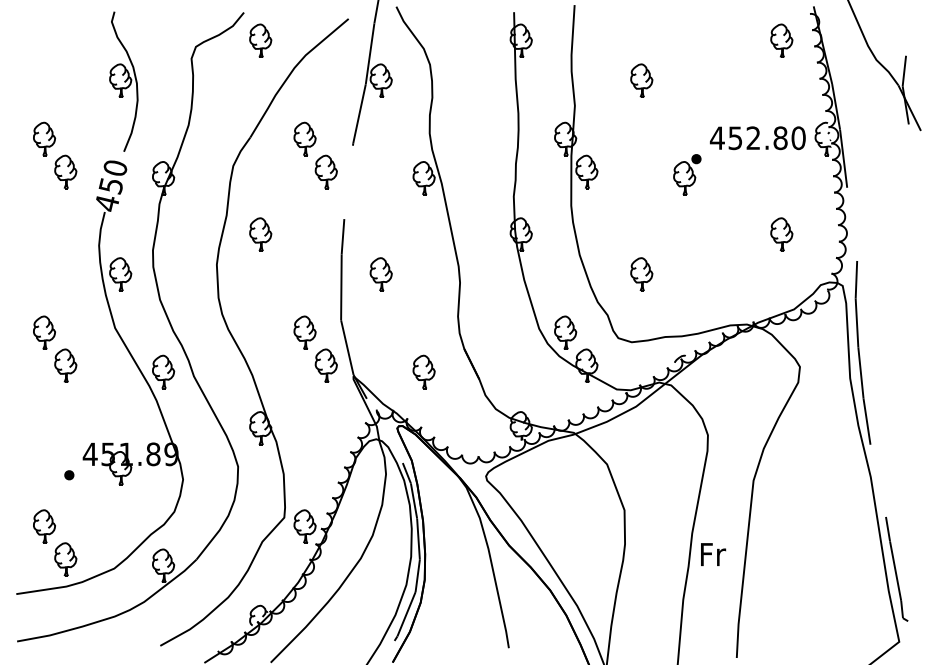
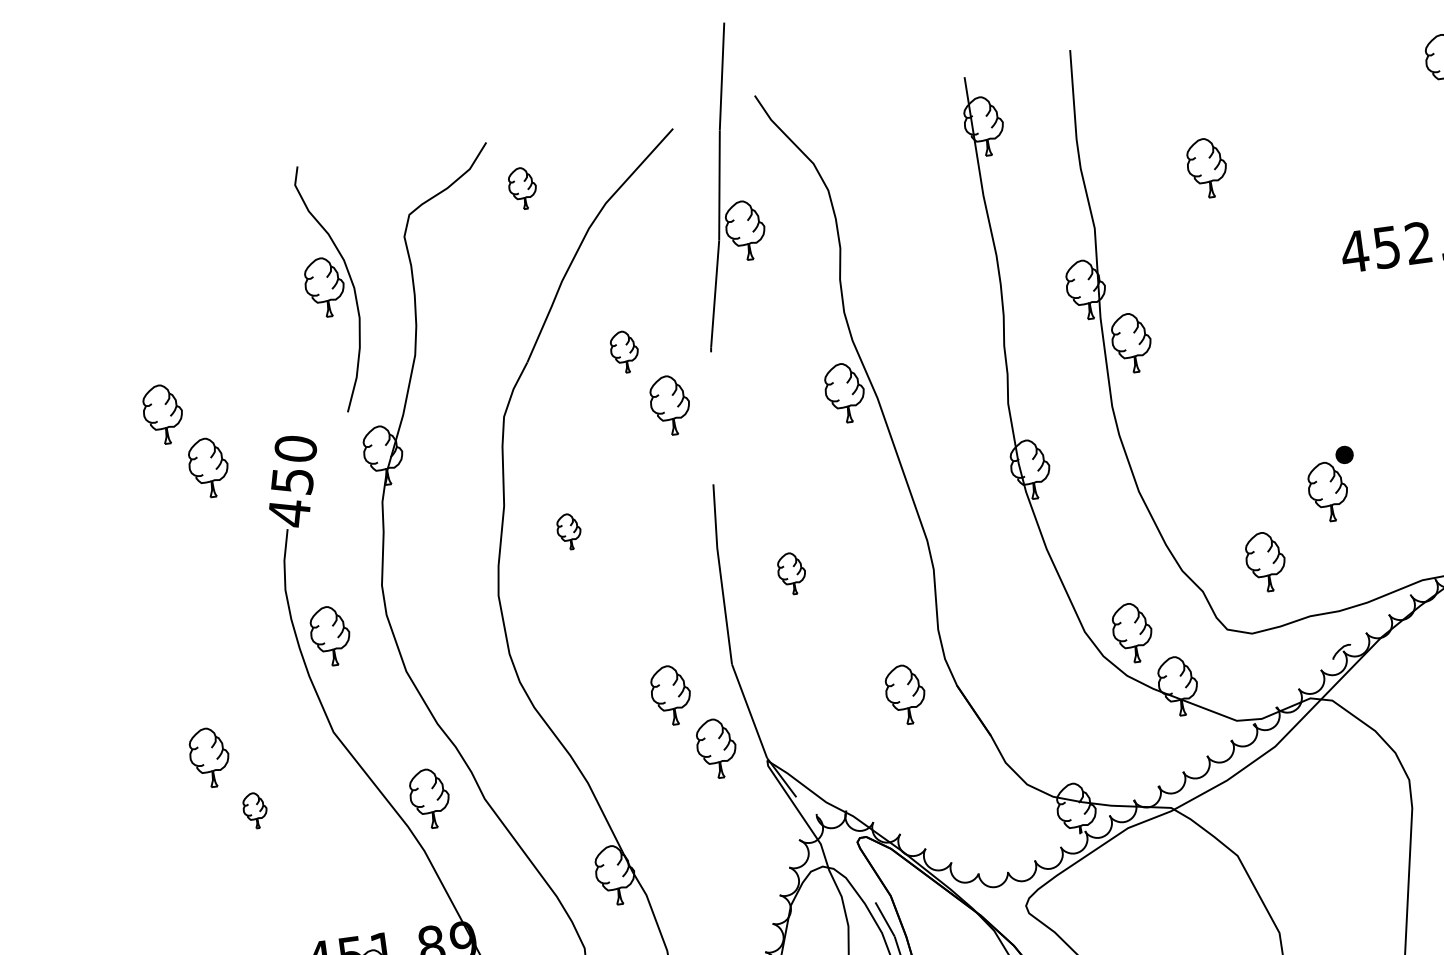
part: (260, 40) -> (522, 188), size x0.7
part: (123, 81) -> (330, 287), moved
part: (304, 138) -> (623, 351), size x0.7
part: (687, 174) -> (1332, 484), moved
part: (260, 234) -> (568, 531), size x0.6
part: (380, 274) -> (790, 573), size x0.7
part: (641, 274) -> (1265, 561), moved
part: (65, 365) -> (254, 810), size x0.6
part: (423, 371) -> (904, 693), moved

